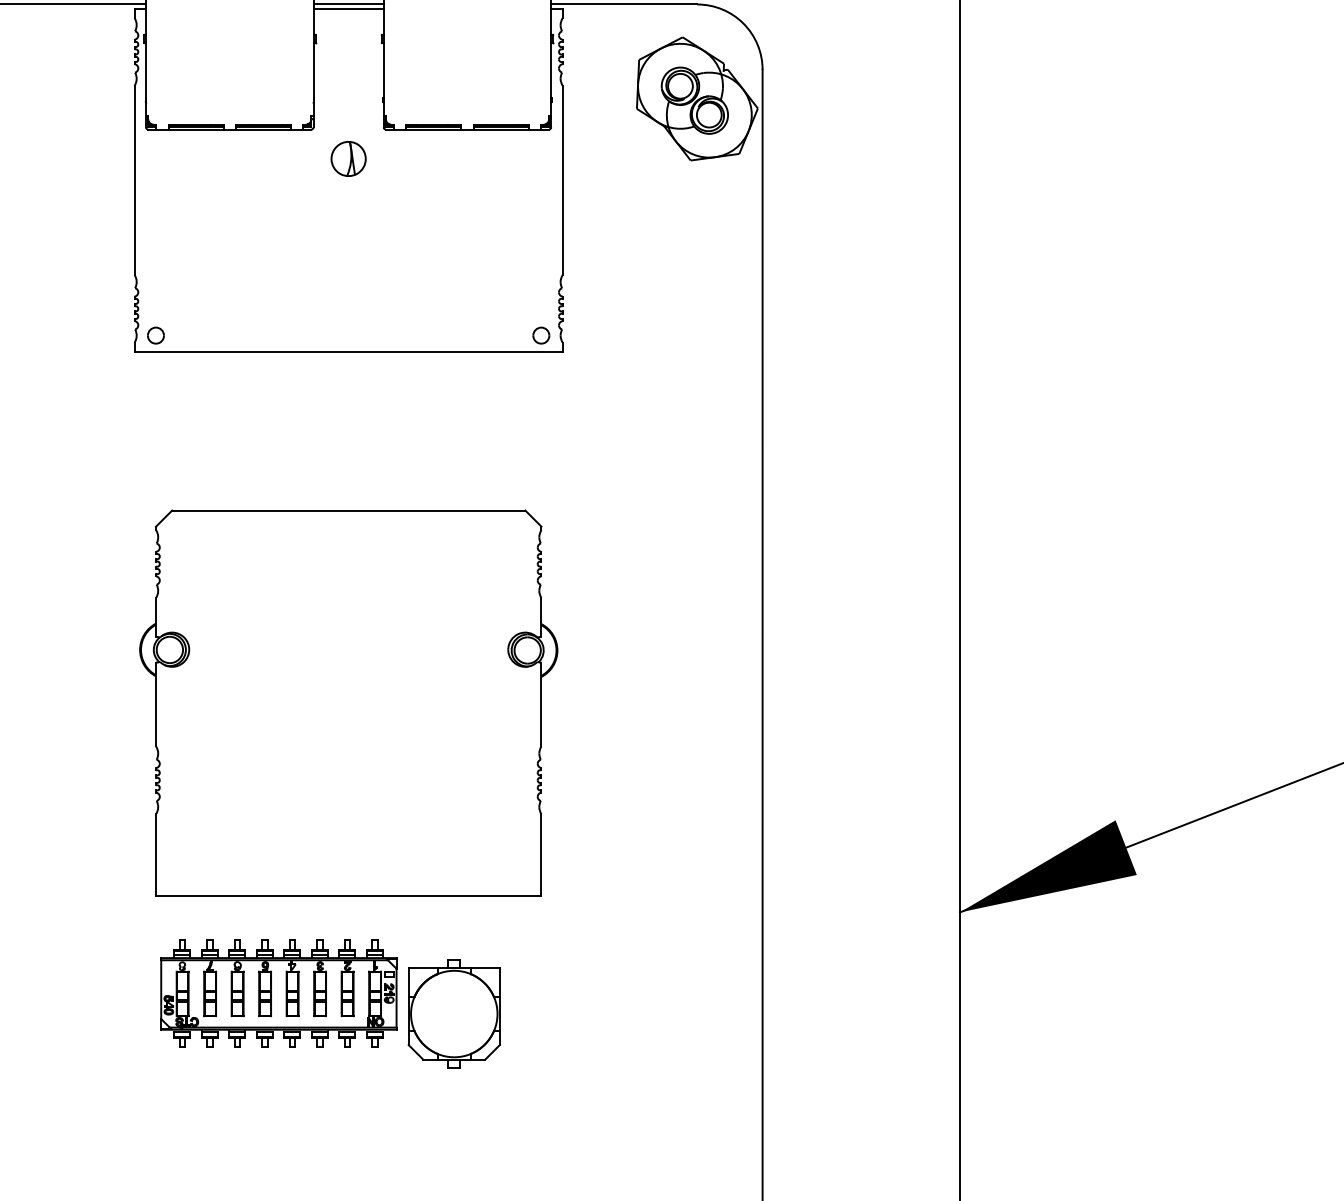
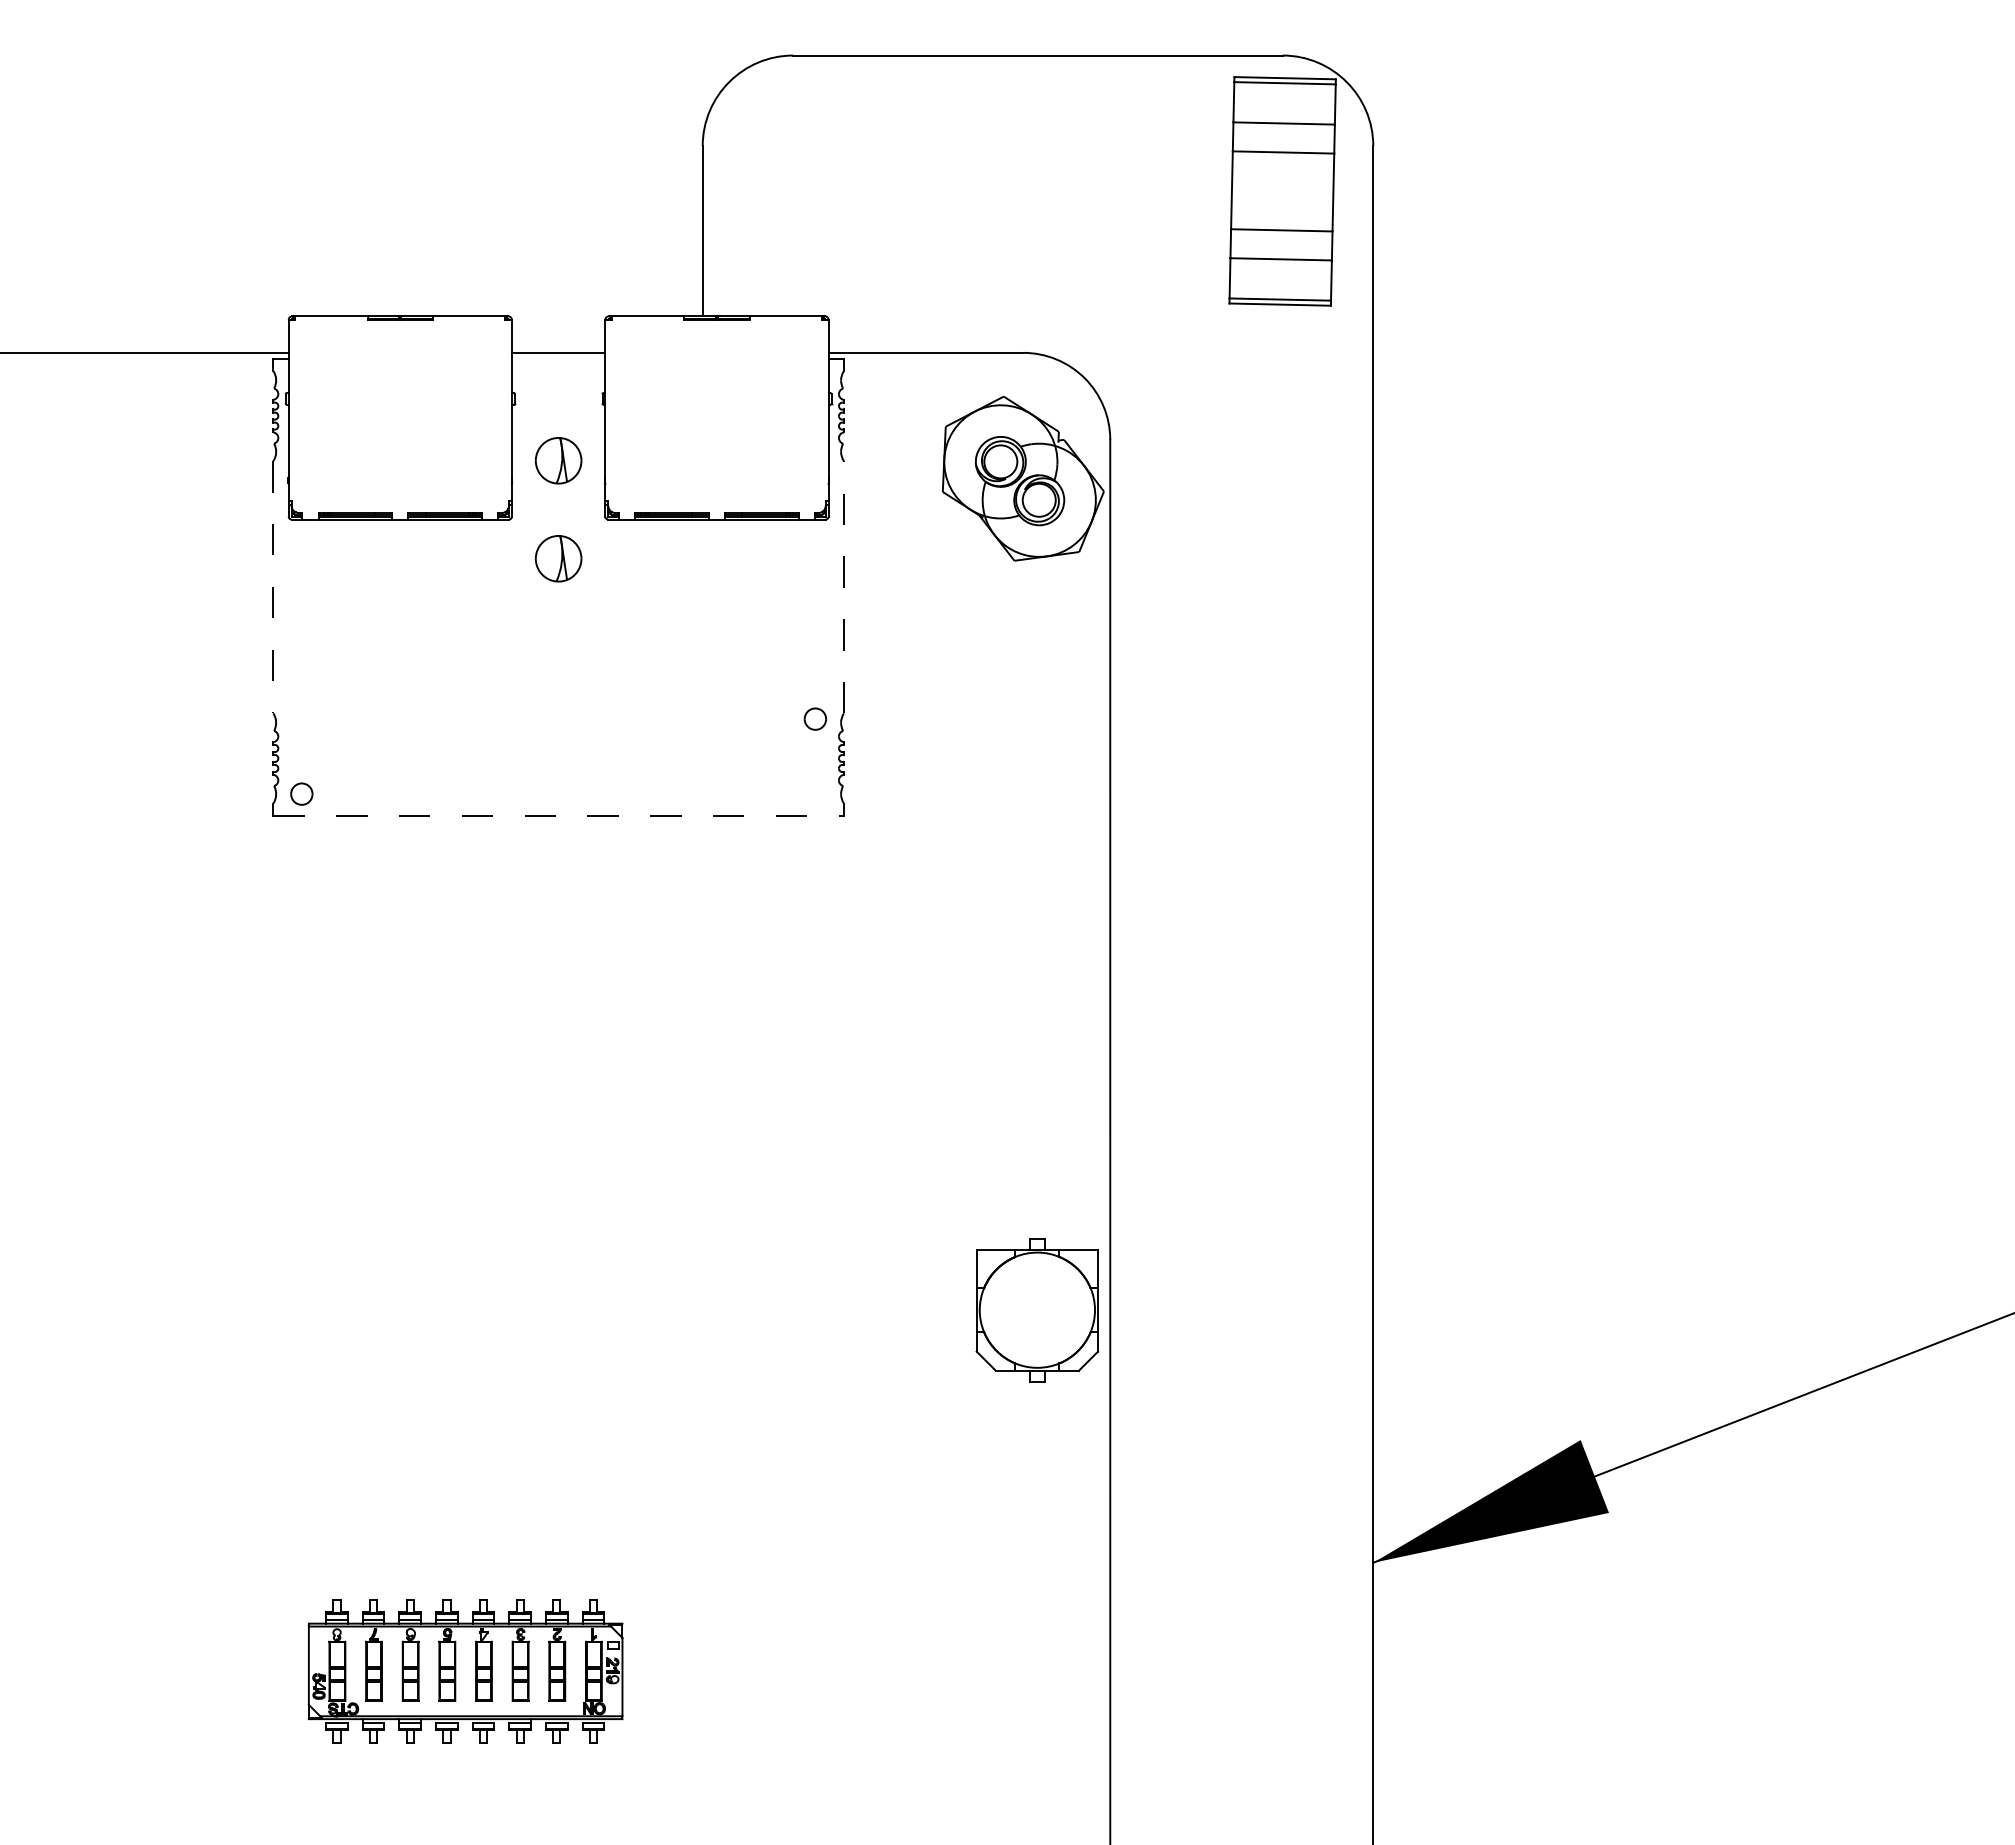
line: (348, 9) -> (558, 359), removed
part: (348, 85) -> (558, 460), added
line: (562, 179) -> (843, 586), solid -> dashed
line: (134, 180) -> (273, 587), solid -> dashed
part: (540, 335) -> (814, 718), moved
line: (349, 351) -> (559, 815), solid -> dashed
part: (348, 702) -> (558, 1283), removed
part: (454, 1014) -> (1037, 1310), moved

